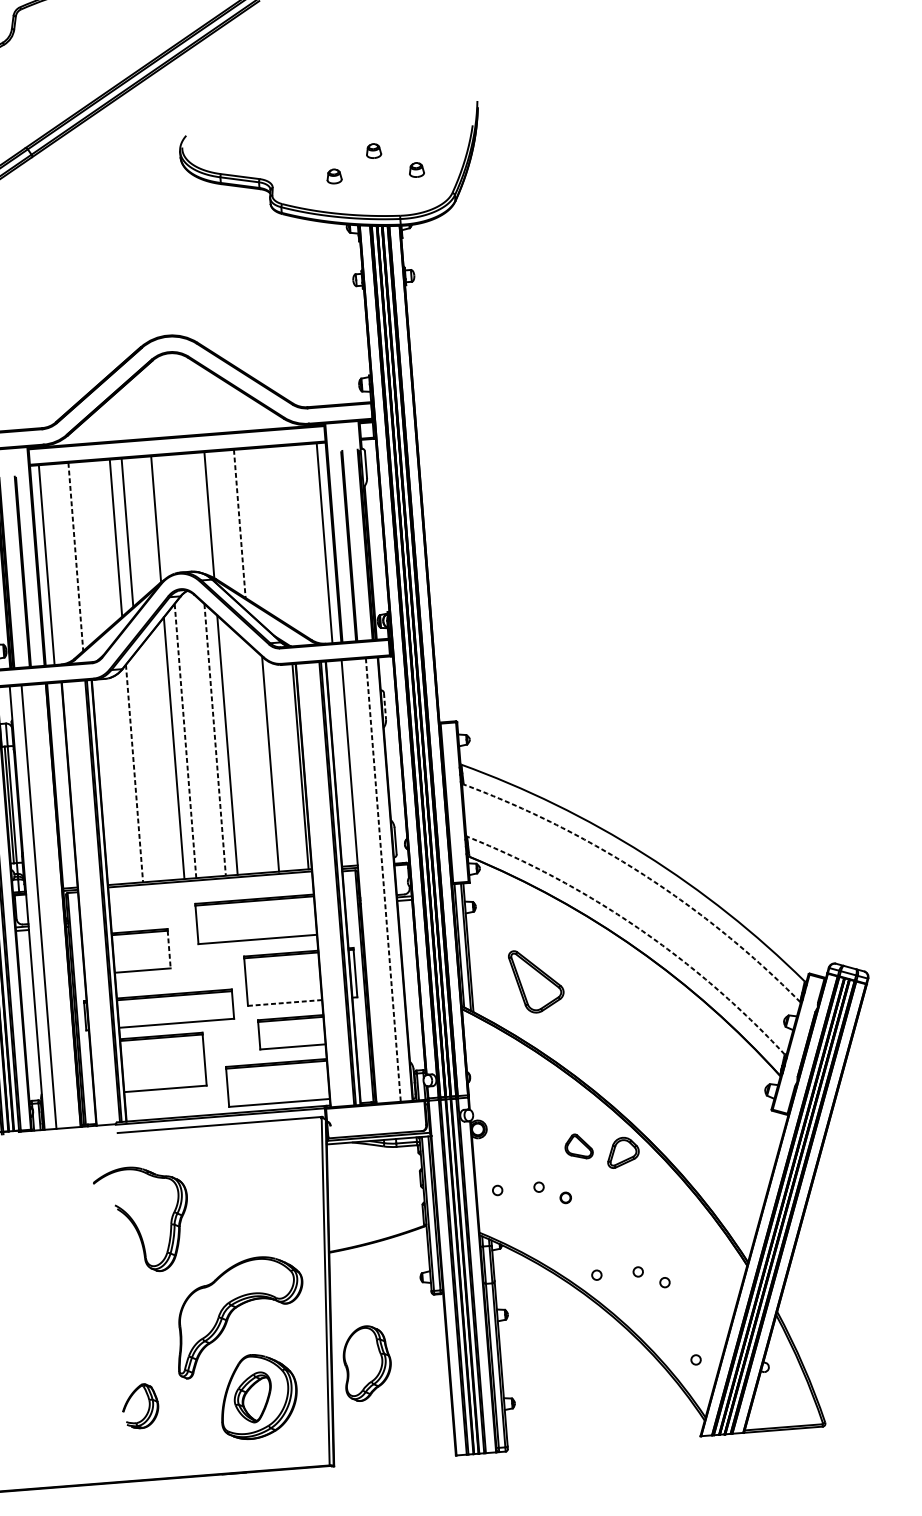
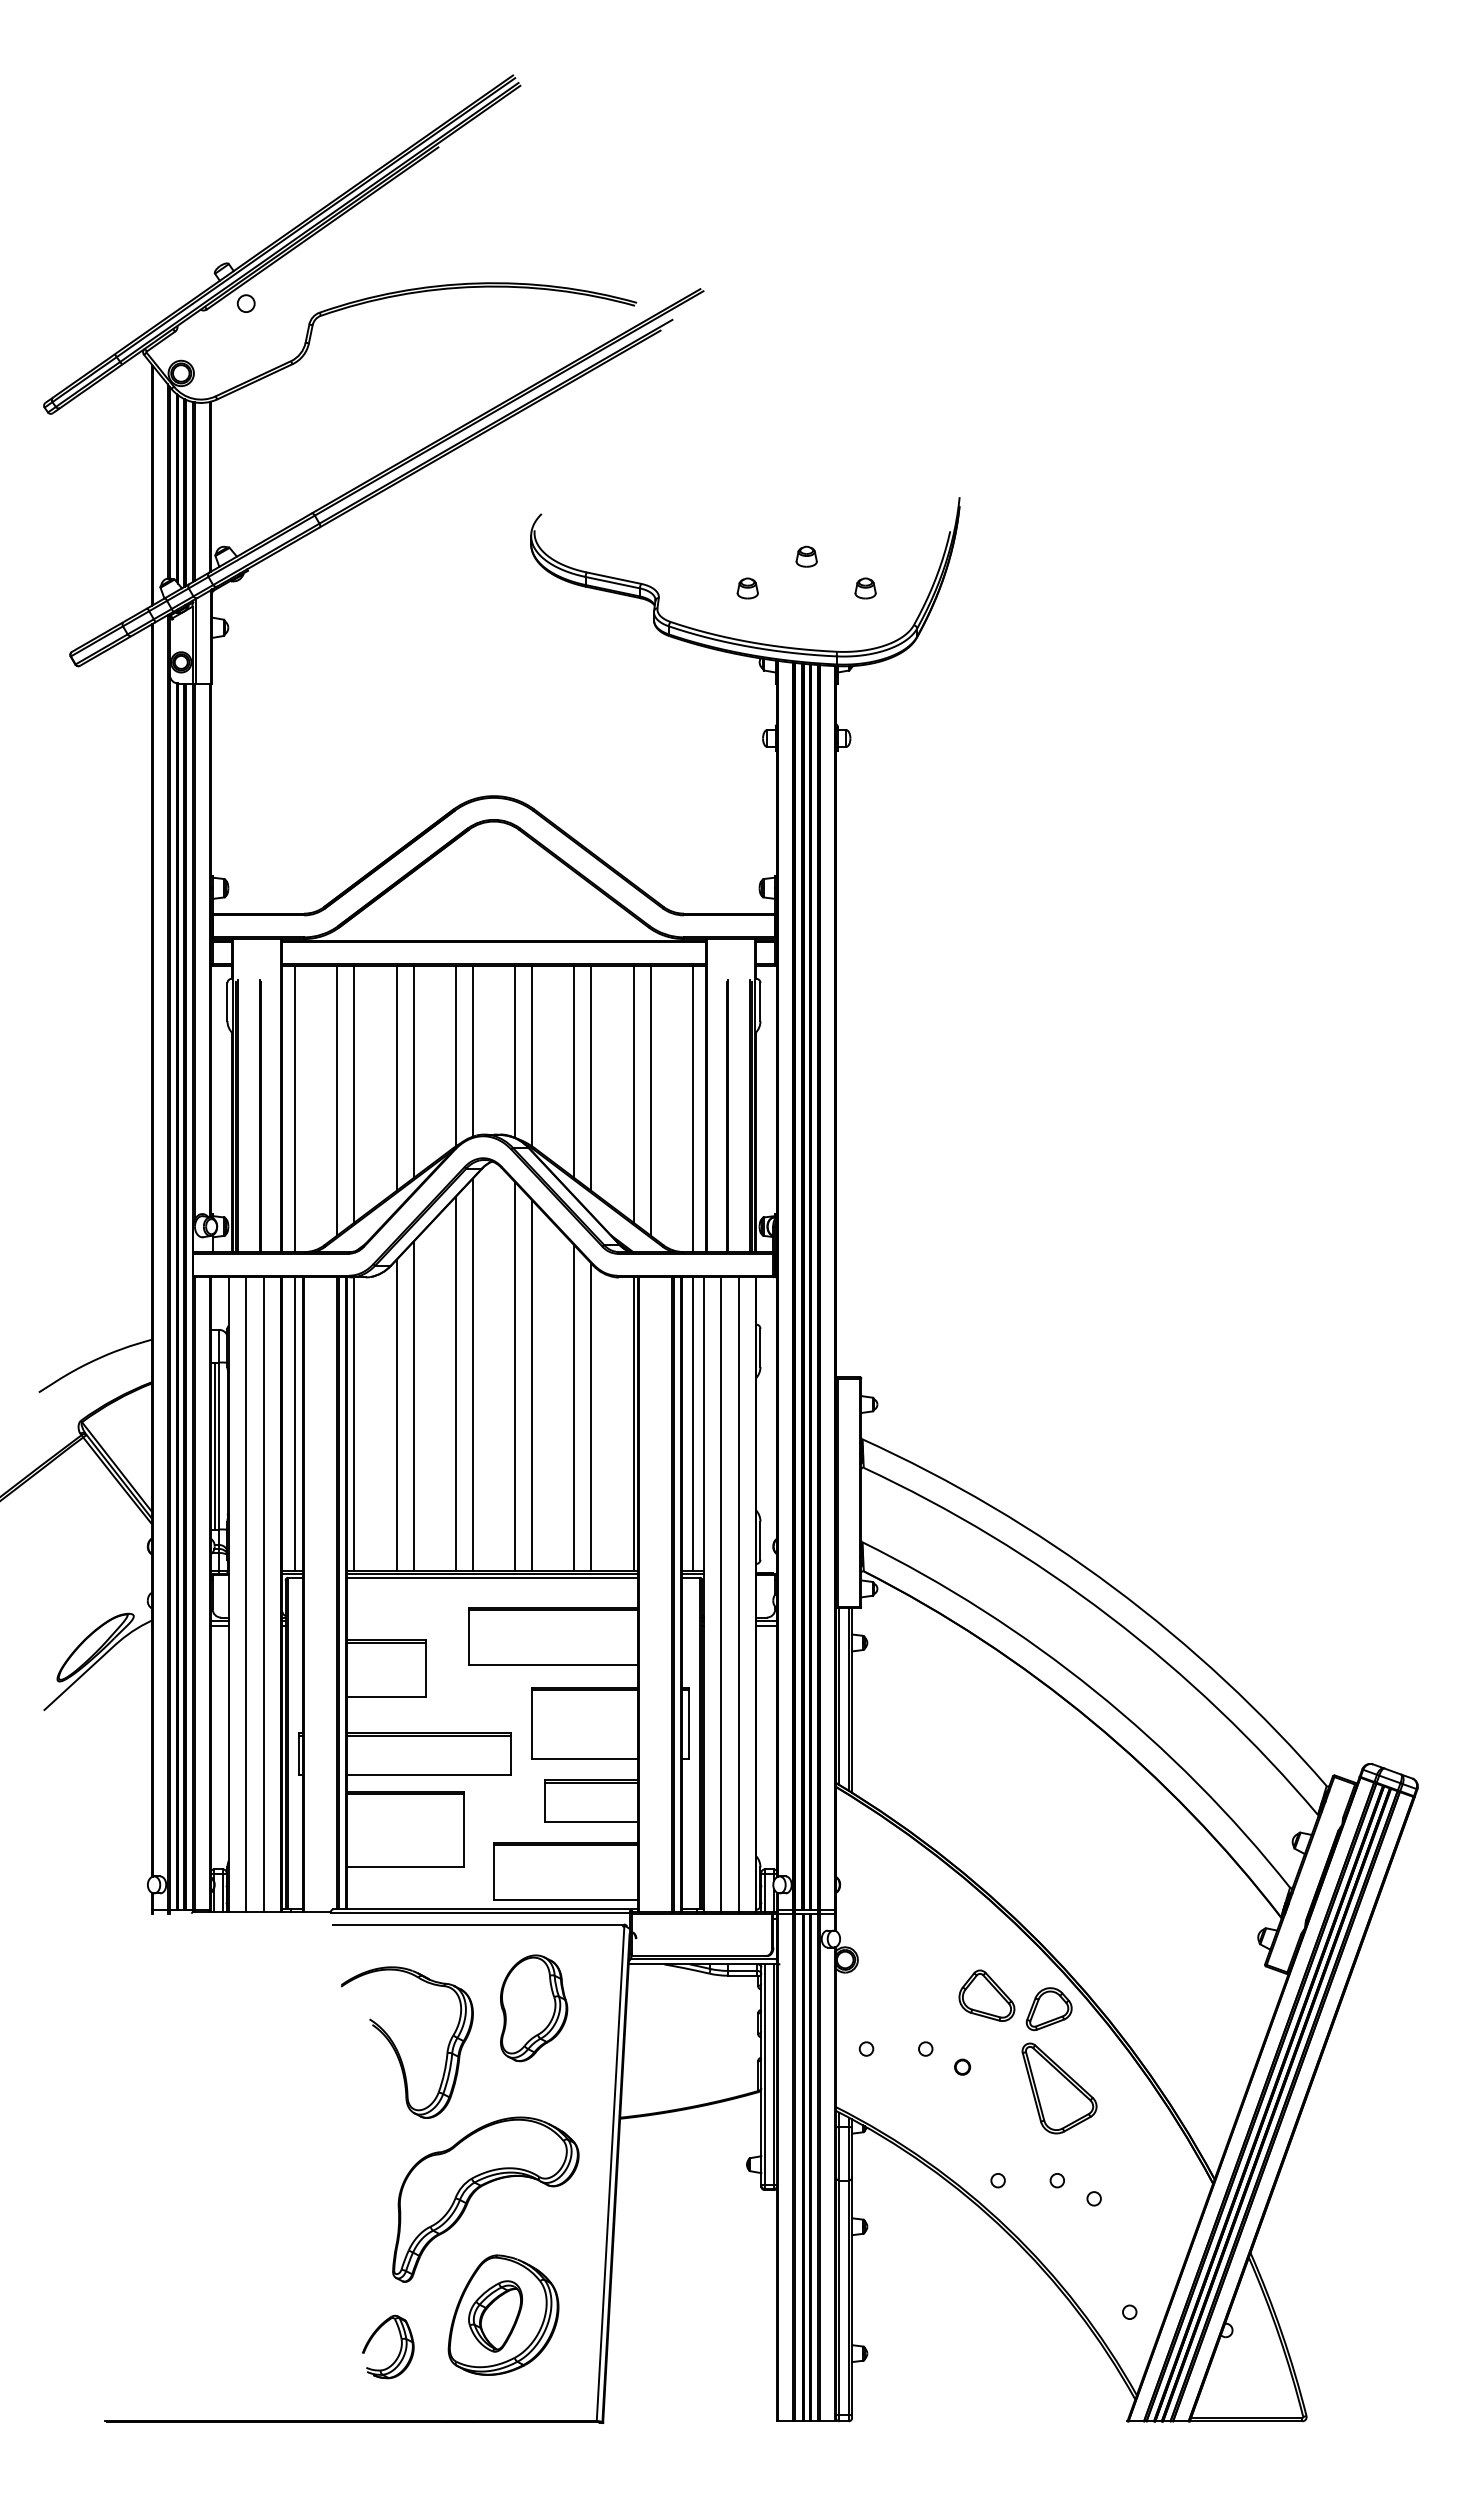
line: (197, 512) -> (515, 1051), added
line: (167, 515) -> (472, 1051), added
line: (239, 524) -> (574, 1072), dashed -> solid
line: (252, 527) -> (591, 1078), added
line: (282, 536) -> (633, 1094), added
line: (294, 539) -> (650, 1100), added
line: (87, 551) -> (354, 1094), added
line: (75, 556) -> (337, 1100), dashed -> solid
line: (385, 706) -> (760, 1348), dashed -> solid
line: (185, 740) -> (472, 1374), dashed -> solid
line: (215, 740) -> (515, 1377), dashed -> solid
line: (258, 758) -> (574, 1408), added
line: (341, 763) -> (692, 1424), added
line: (145, 766) -> (413, 1406), added
line: (134, 773) -> (396, 1415), dashed -> solid
line: (105, 782) -> (354, 1424), added
line: (64, 785) -> (295, 1424), added
arc: (643, 874) -> (1109, 1616), dashed -> solid
line: (370, 880) -> (720, 1594), added
line: (383, 880) -> (738, 1595), dashed -> solid
line: (210, 881) -> (492, 1577), added
line: (51, 906) -> (263, 1594), added
arc: (638, 928) -> (1095, 1691), dashed -> solid
line: (169, 949) -> (426, 1669), dashed -> solid
part: (536, 981) -> (1059, 2088), moved
line: (284, 1002) -> (584, 1758), dashed -> solid
part: (578, 1146) -> (986, 1995), size x1.43
part: (136, 1224) -> (397, 2048), moved
part: (367, 1363) -> (534, 2008), moved
part: (148, 1408) -> (399, 2350), moved

